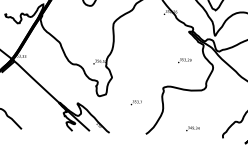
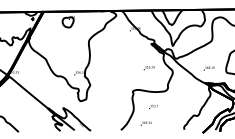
text: (136, 102) -> (153, 106), moved
text: (192, 128) -> (145, 123), moved

